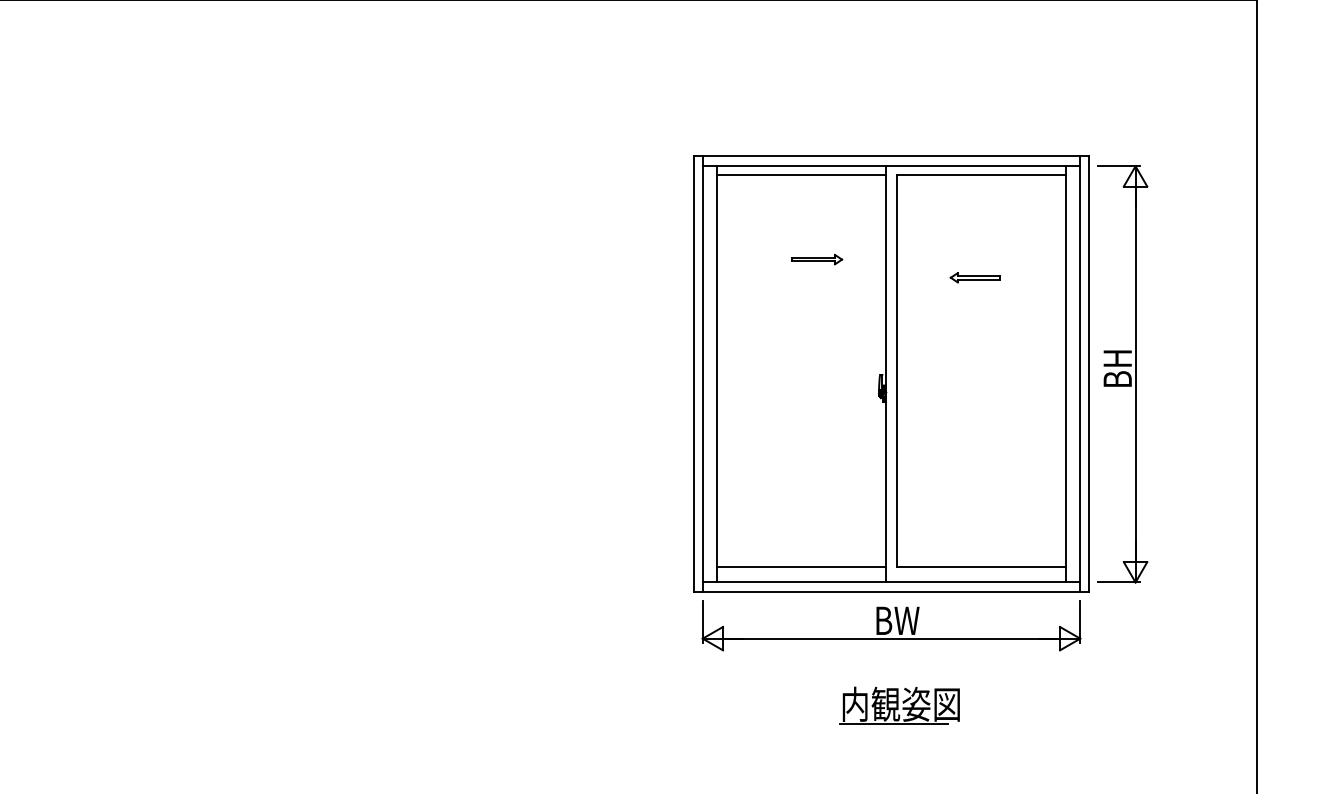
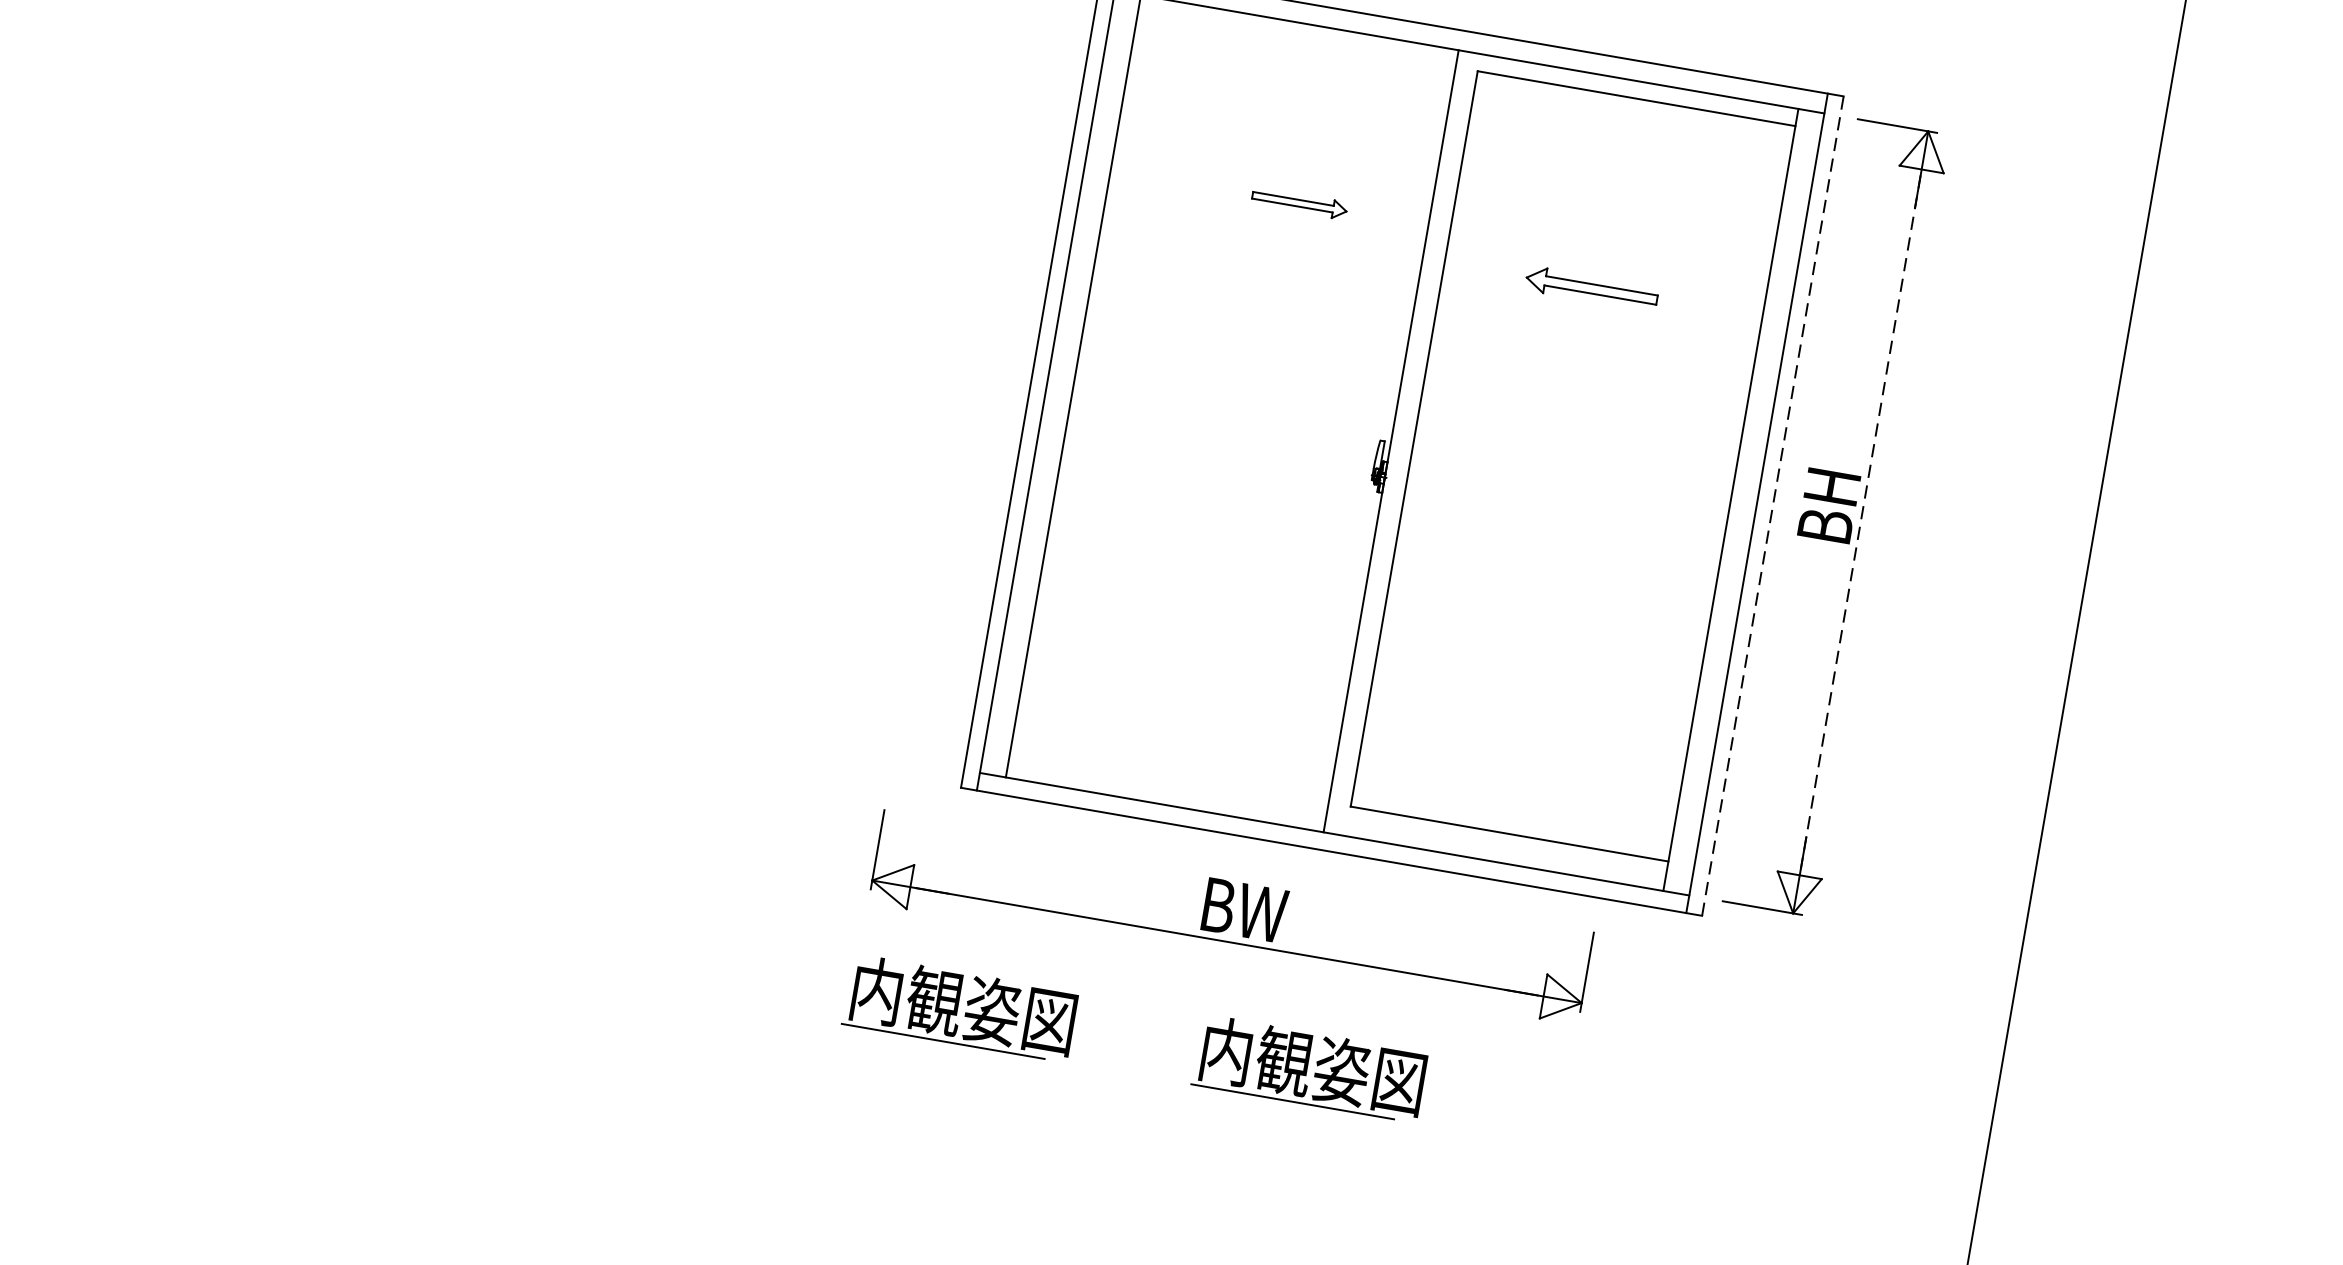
line: (800, 175) -> (1295, 39), removed
part: (974, 277) -> (1589, 288), size x1.4
line: (1088, 373) -> (1772, 505), solid -> dashed
line: (1135, 374) -> (1860, 522), solid -> dashed
line: (800, 566) -> (1168, 774), removed
part: (891, 625) -> (1231, 917), moved
part: (713, 705) -> (960, 1007), added

